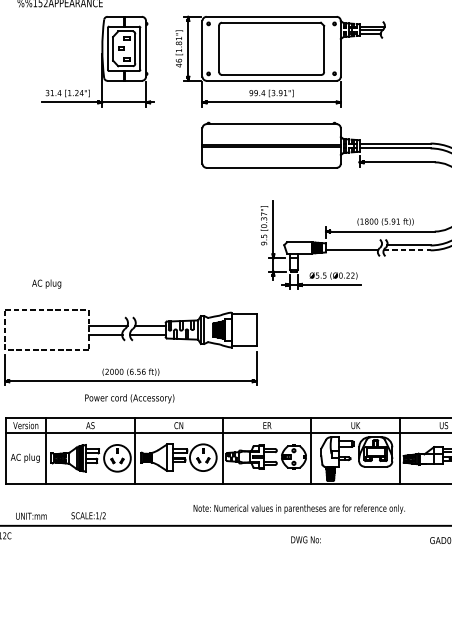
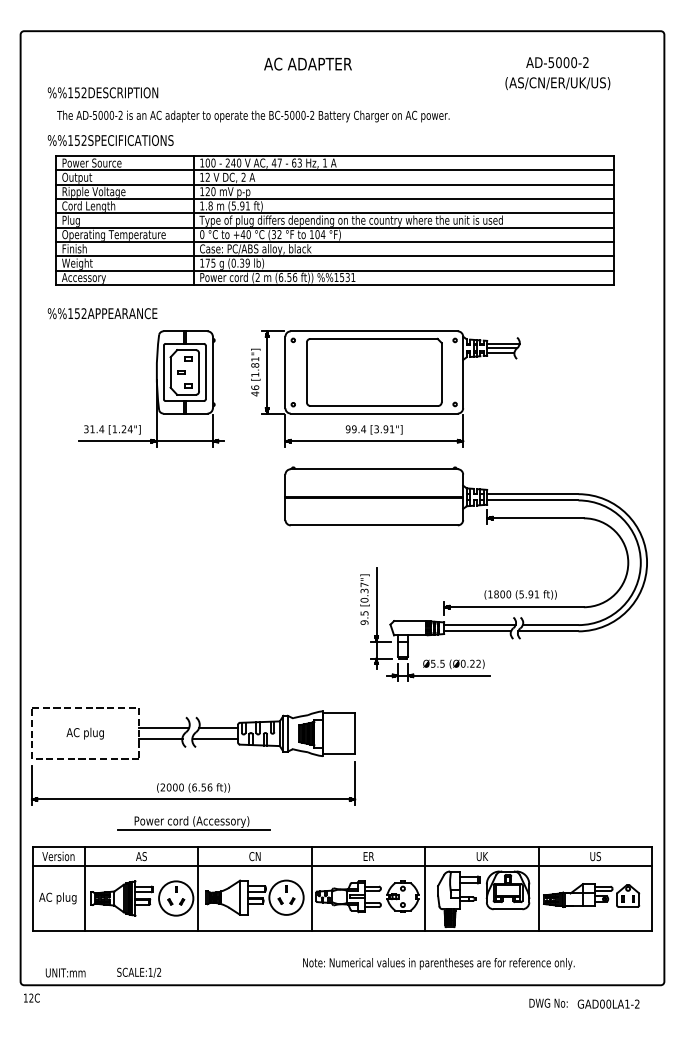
line: (353, 245) -> (479, 625), added
line: (407, 250) -> (548, 631), dashed -> solid
text: (46, 283) -> (84, 733), moved
line: (130, 404) -> (193, 829), added
text: (299, 508) -> (438, 963), moved
text: (306, 539) -> (548, 1002), moved

